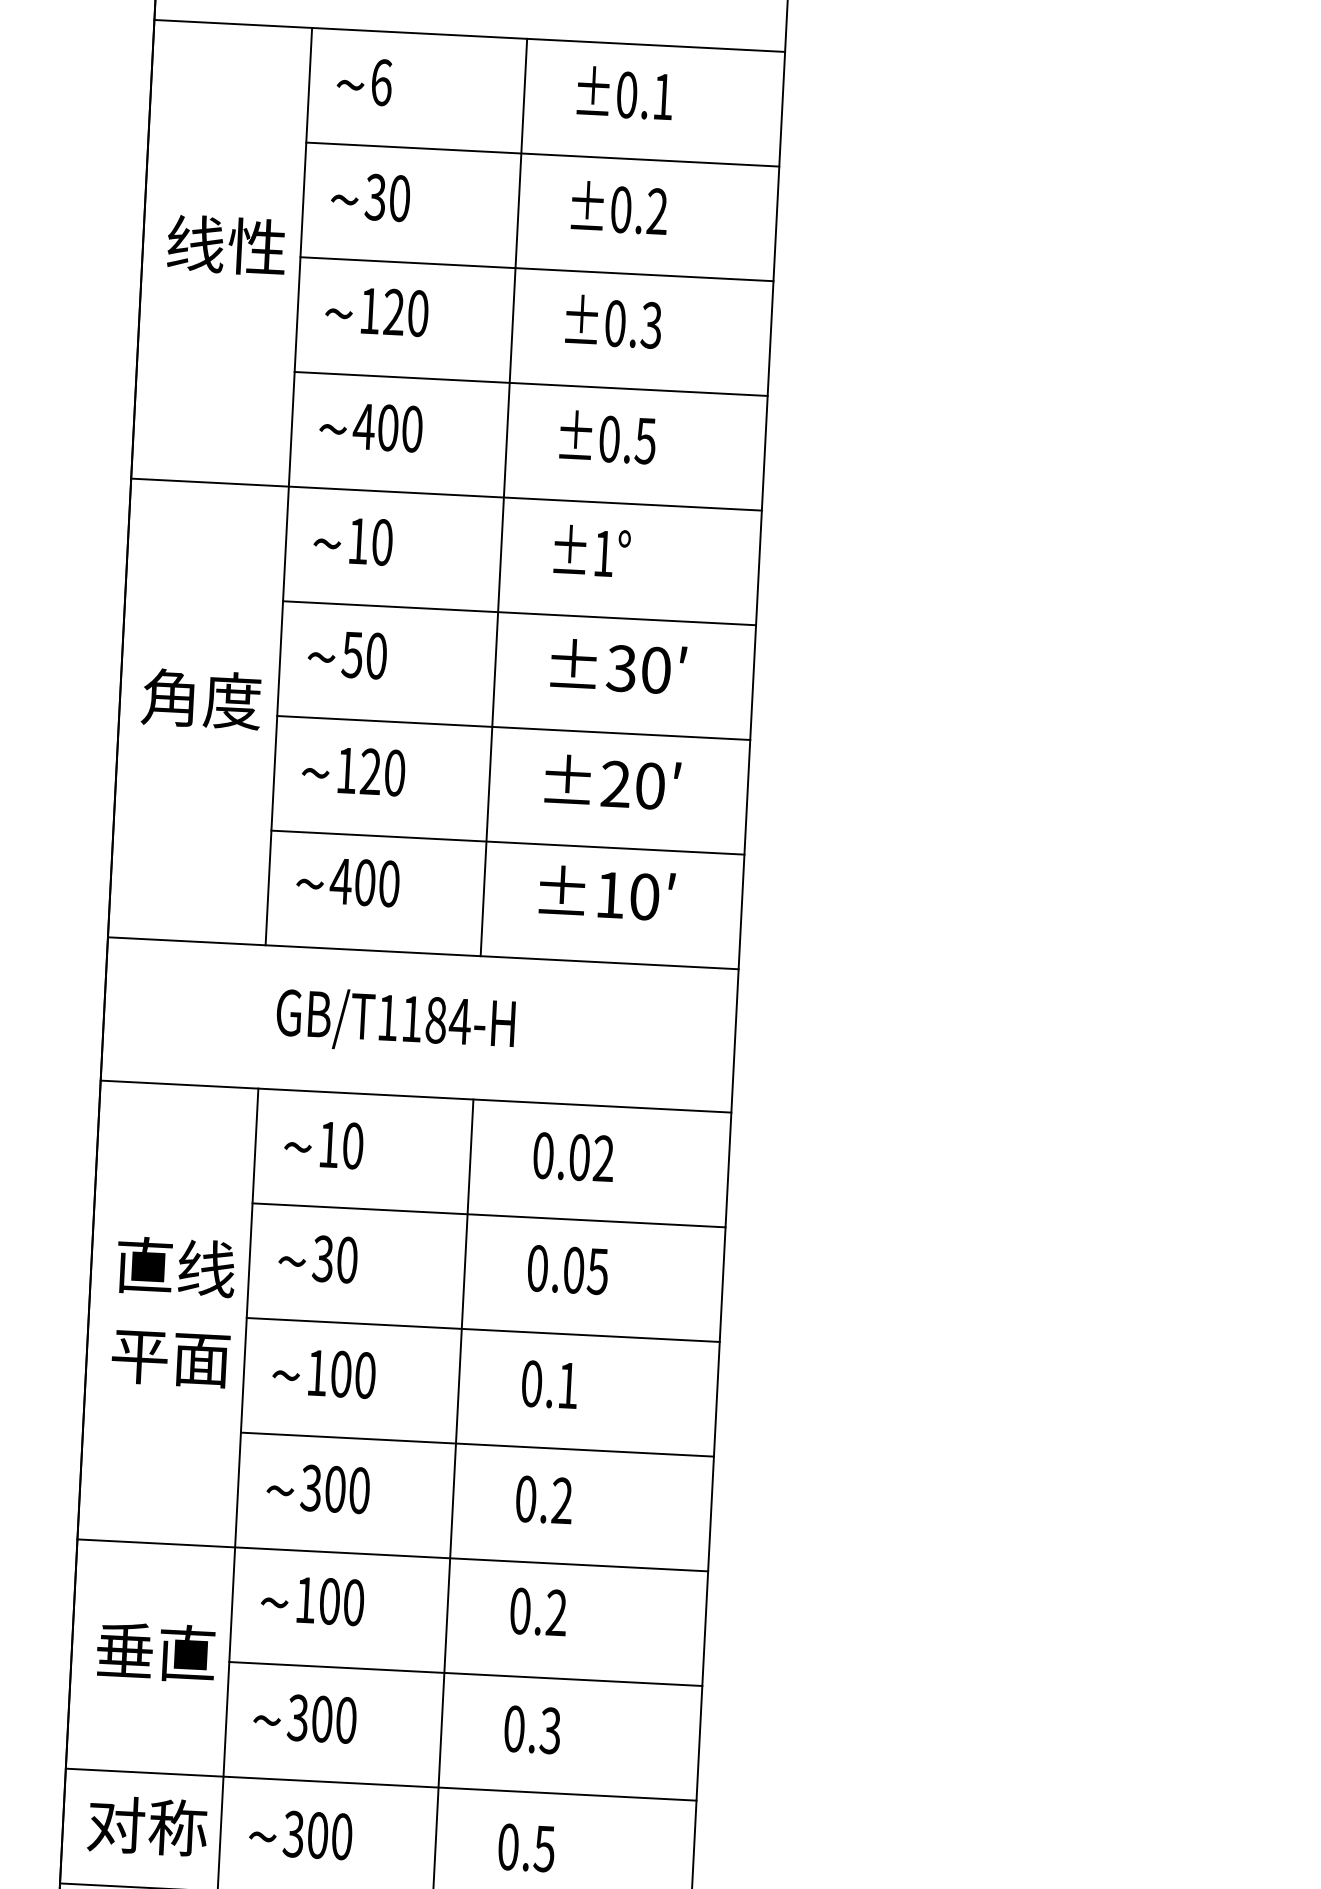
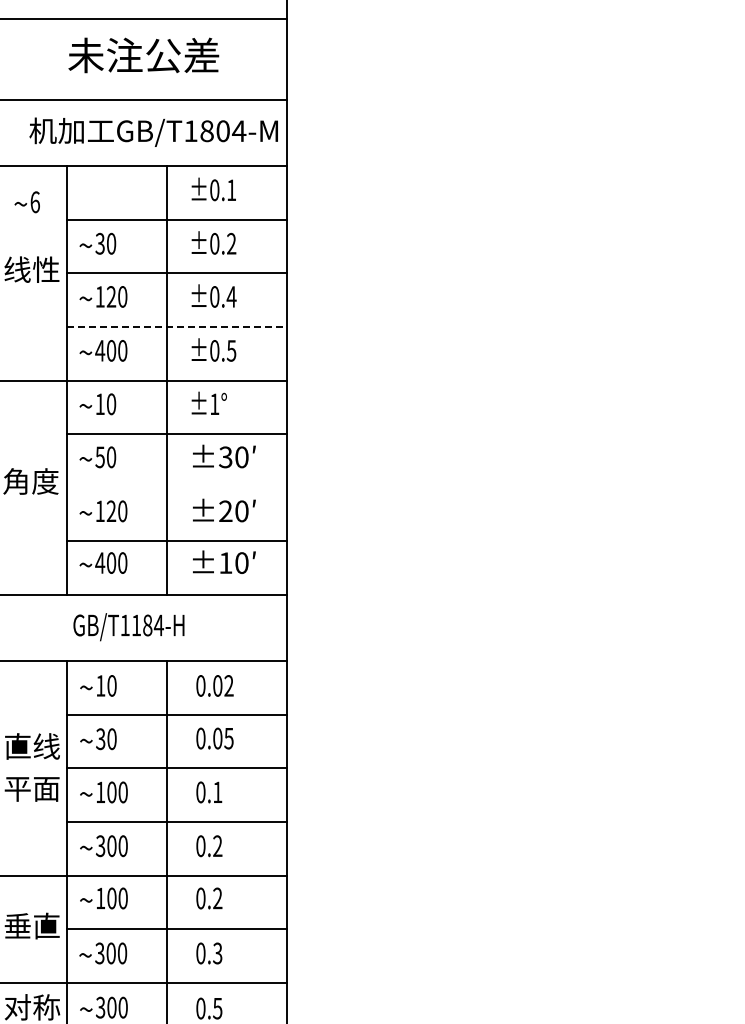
text: (362, 82) -> (26, 202), moved
text: (651, 324) -> (231, 296), ±0.3 -> ±0.4
line: (532, 385) -> (177, 327), solid -> dashed
line: (512, 727) -> (176, 487), removed

